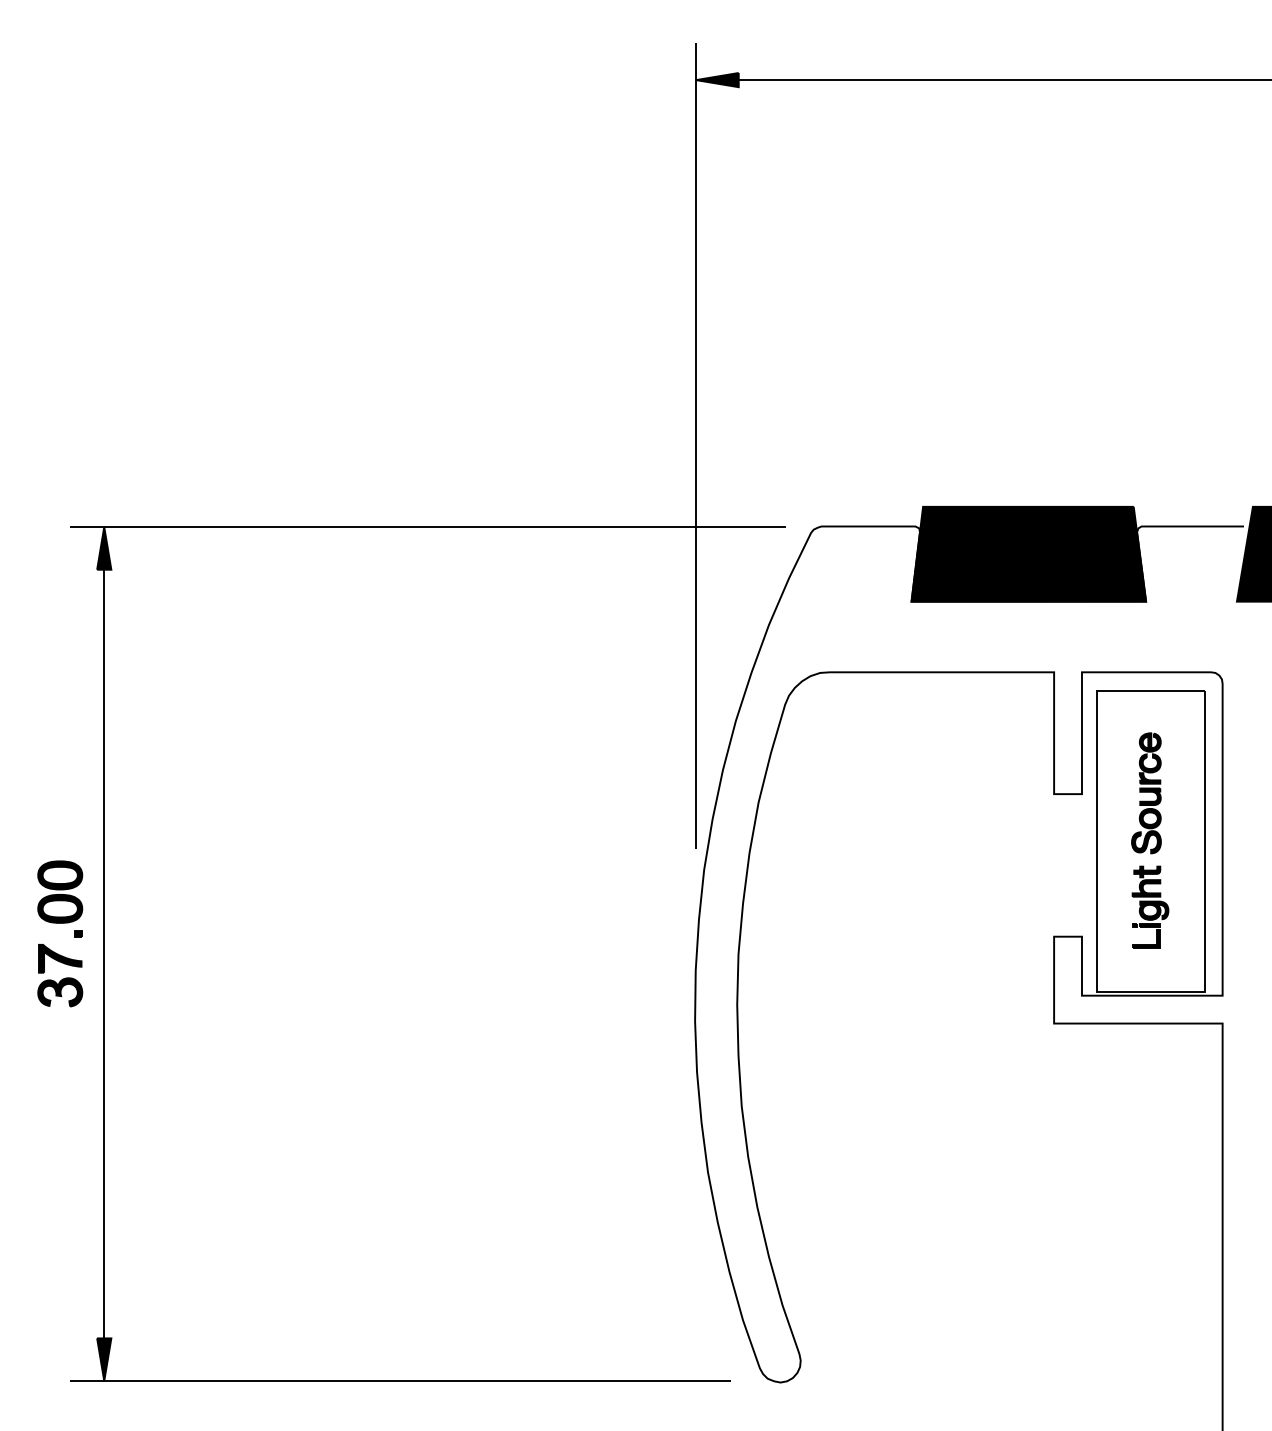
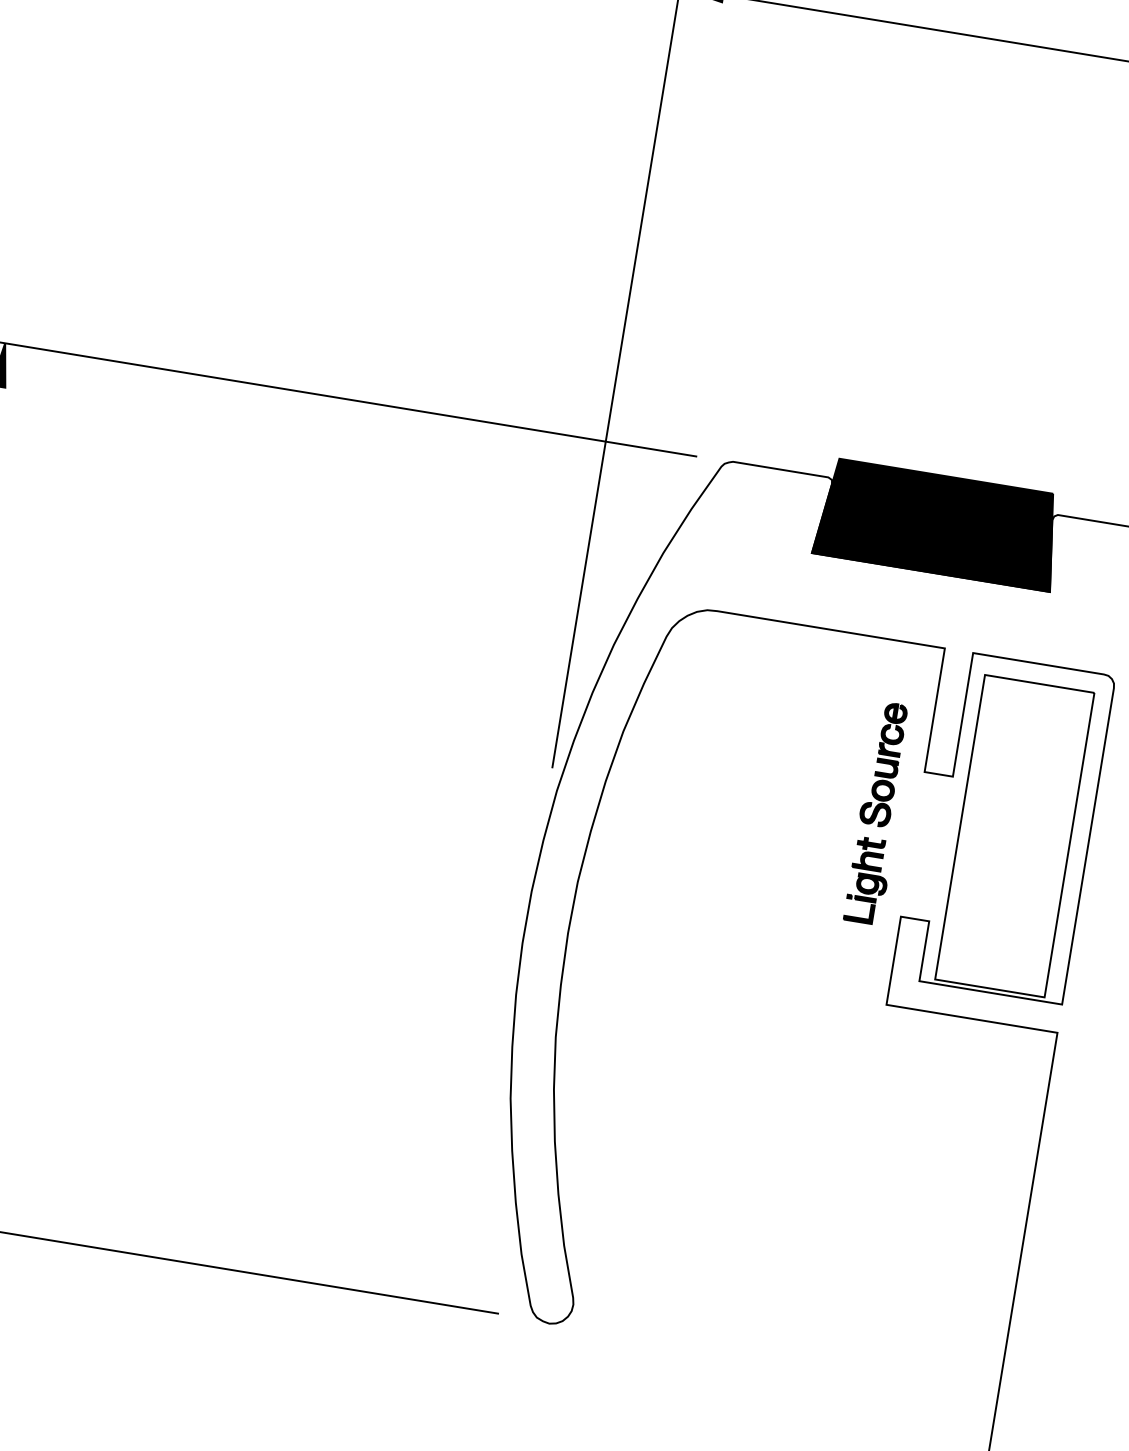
part: (1150, 840) -> (879, 813), moved

